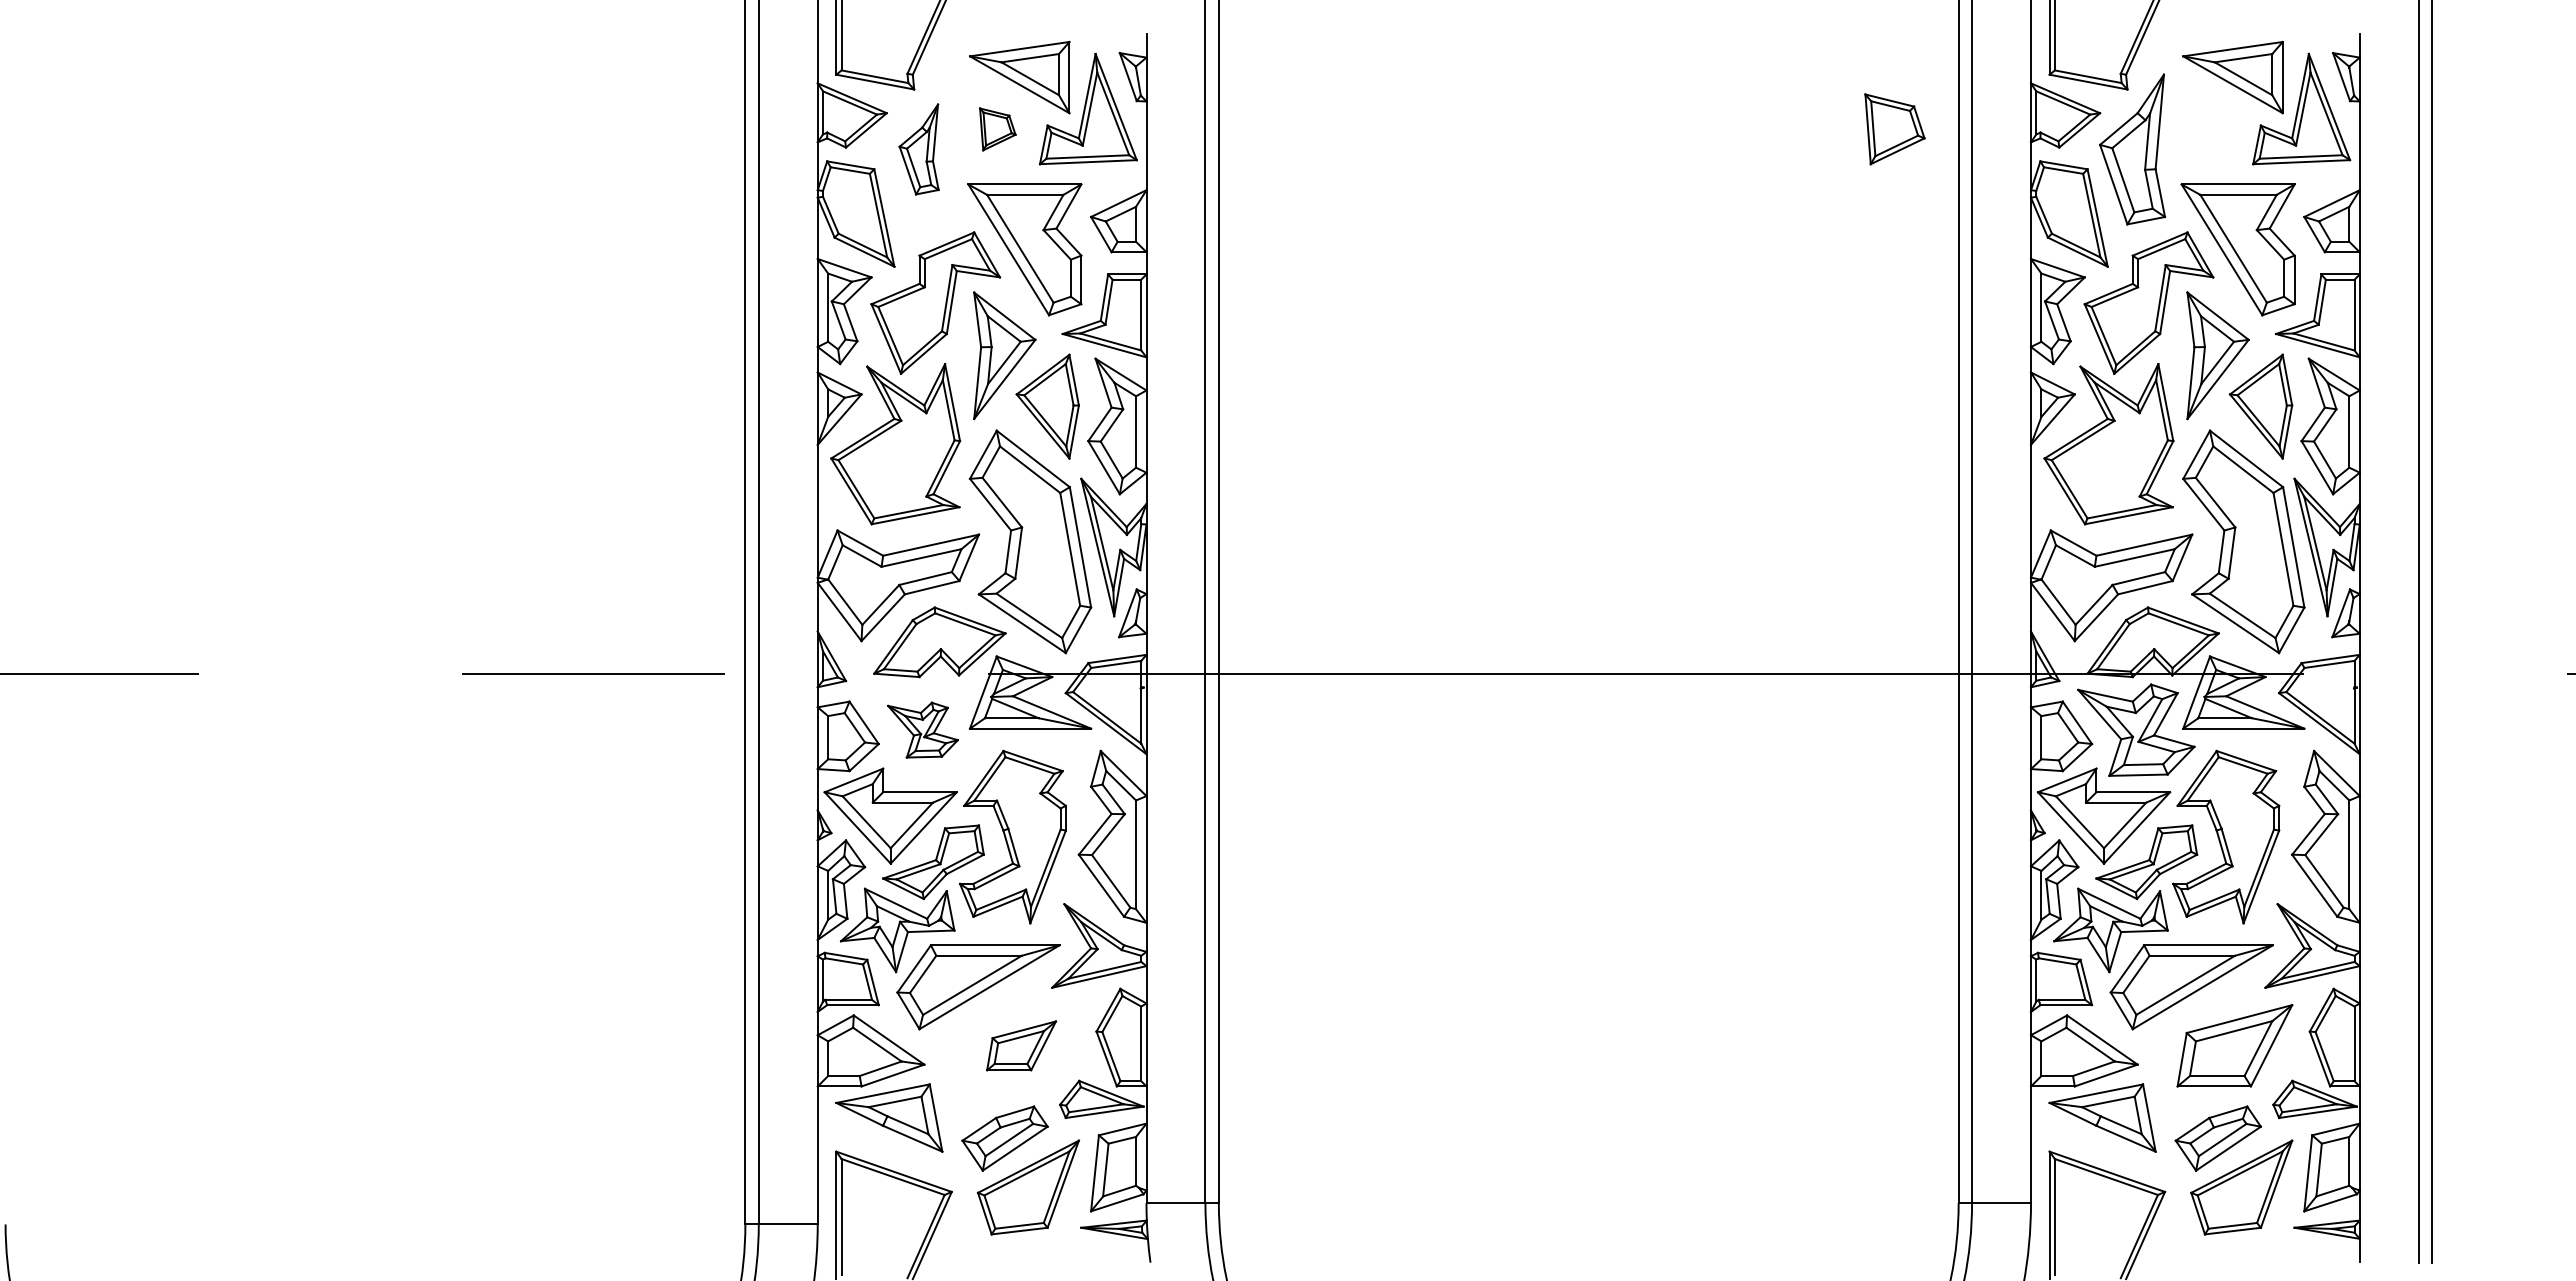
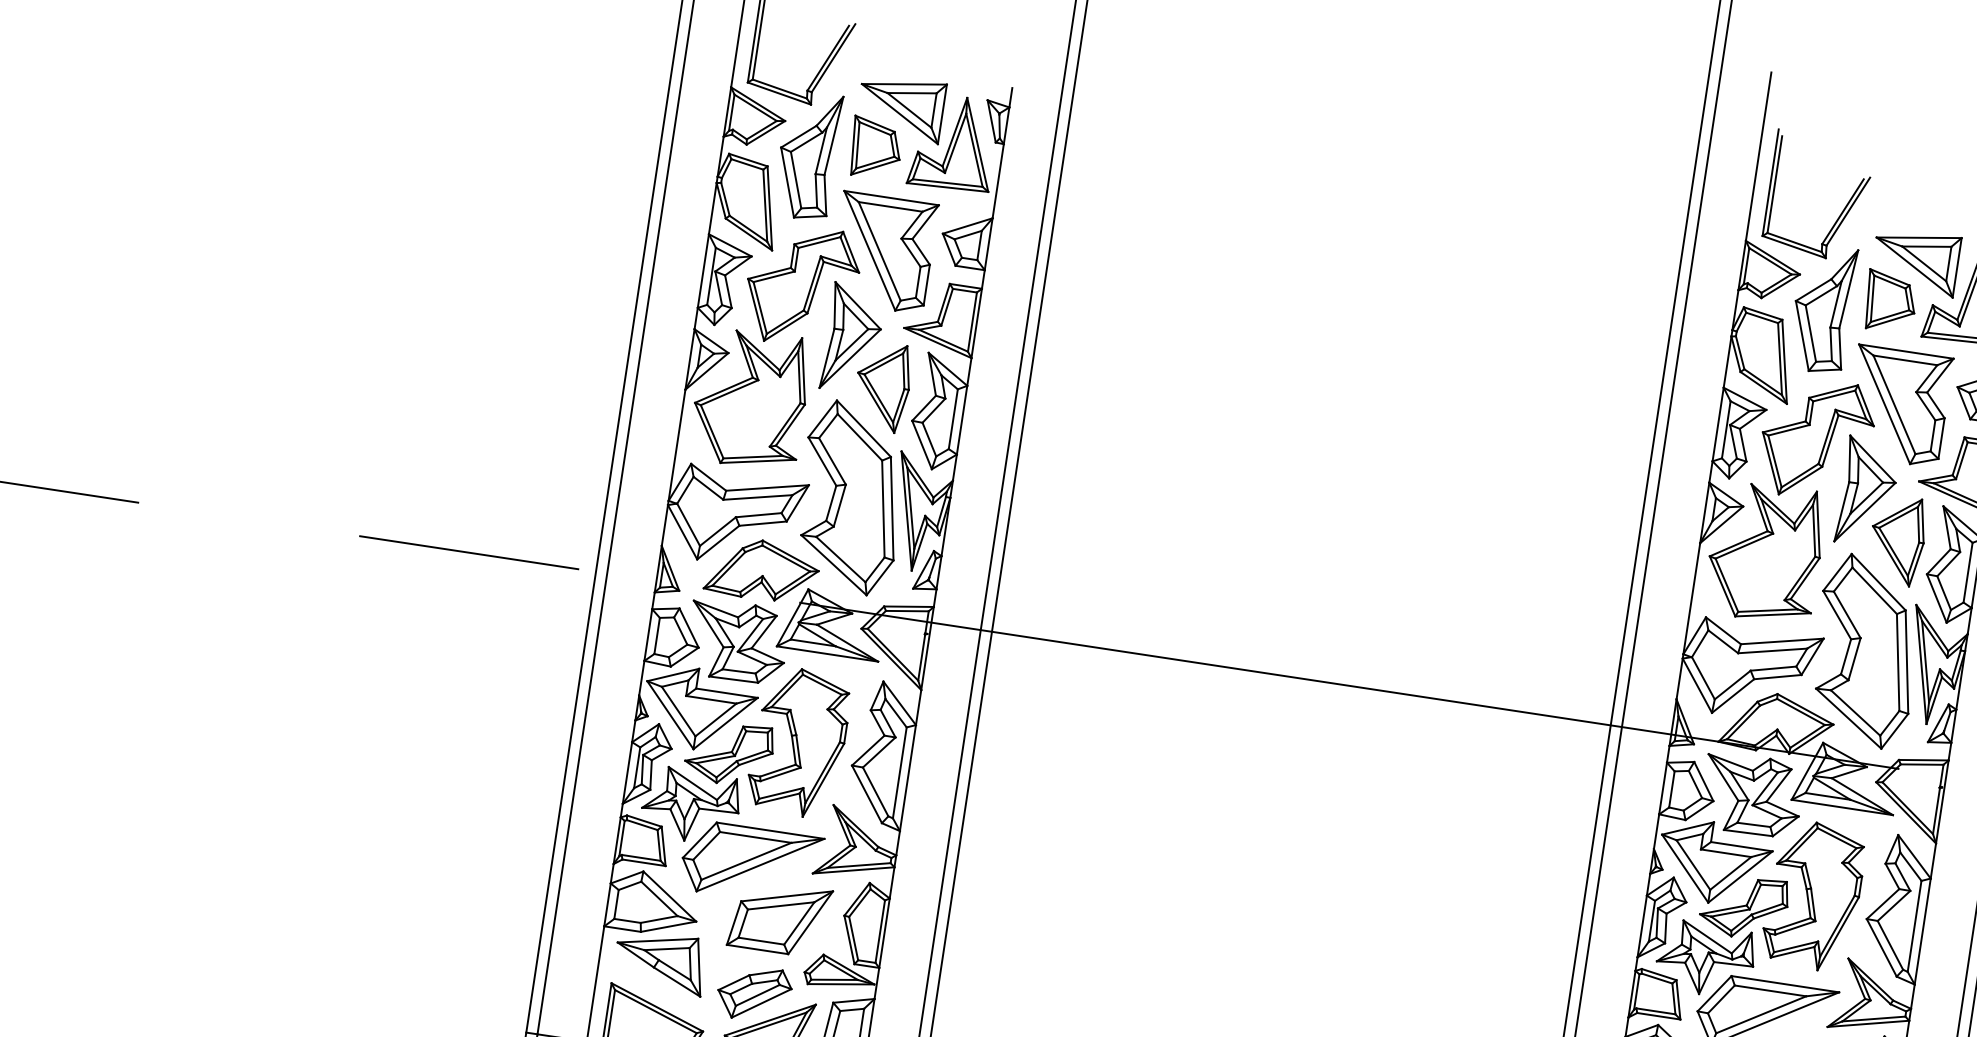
part: (997, 129) -> (875, 148), size x1.67
part: (1894, 129) -> (1890, 302), moved
part: (918, 149) -> (807, 155), size x1.67
part: (922, 729) -> (737, 641), size x1.67
part: (1021, 1045) -> (779, 917), size x1.67

